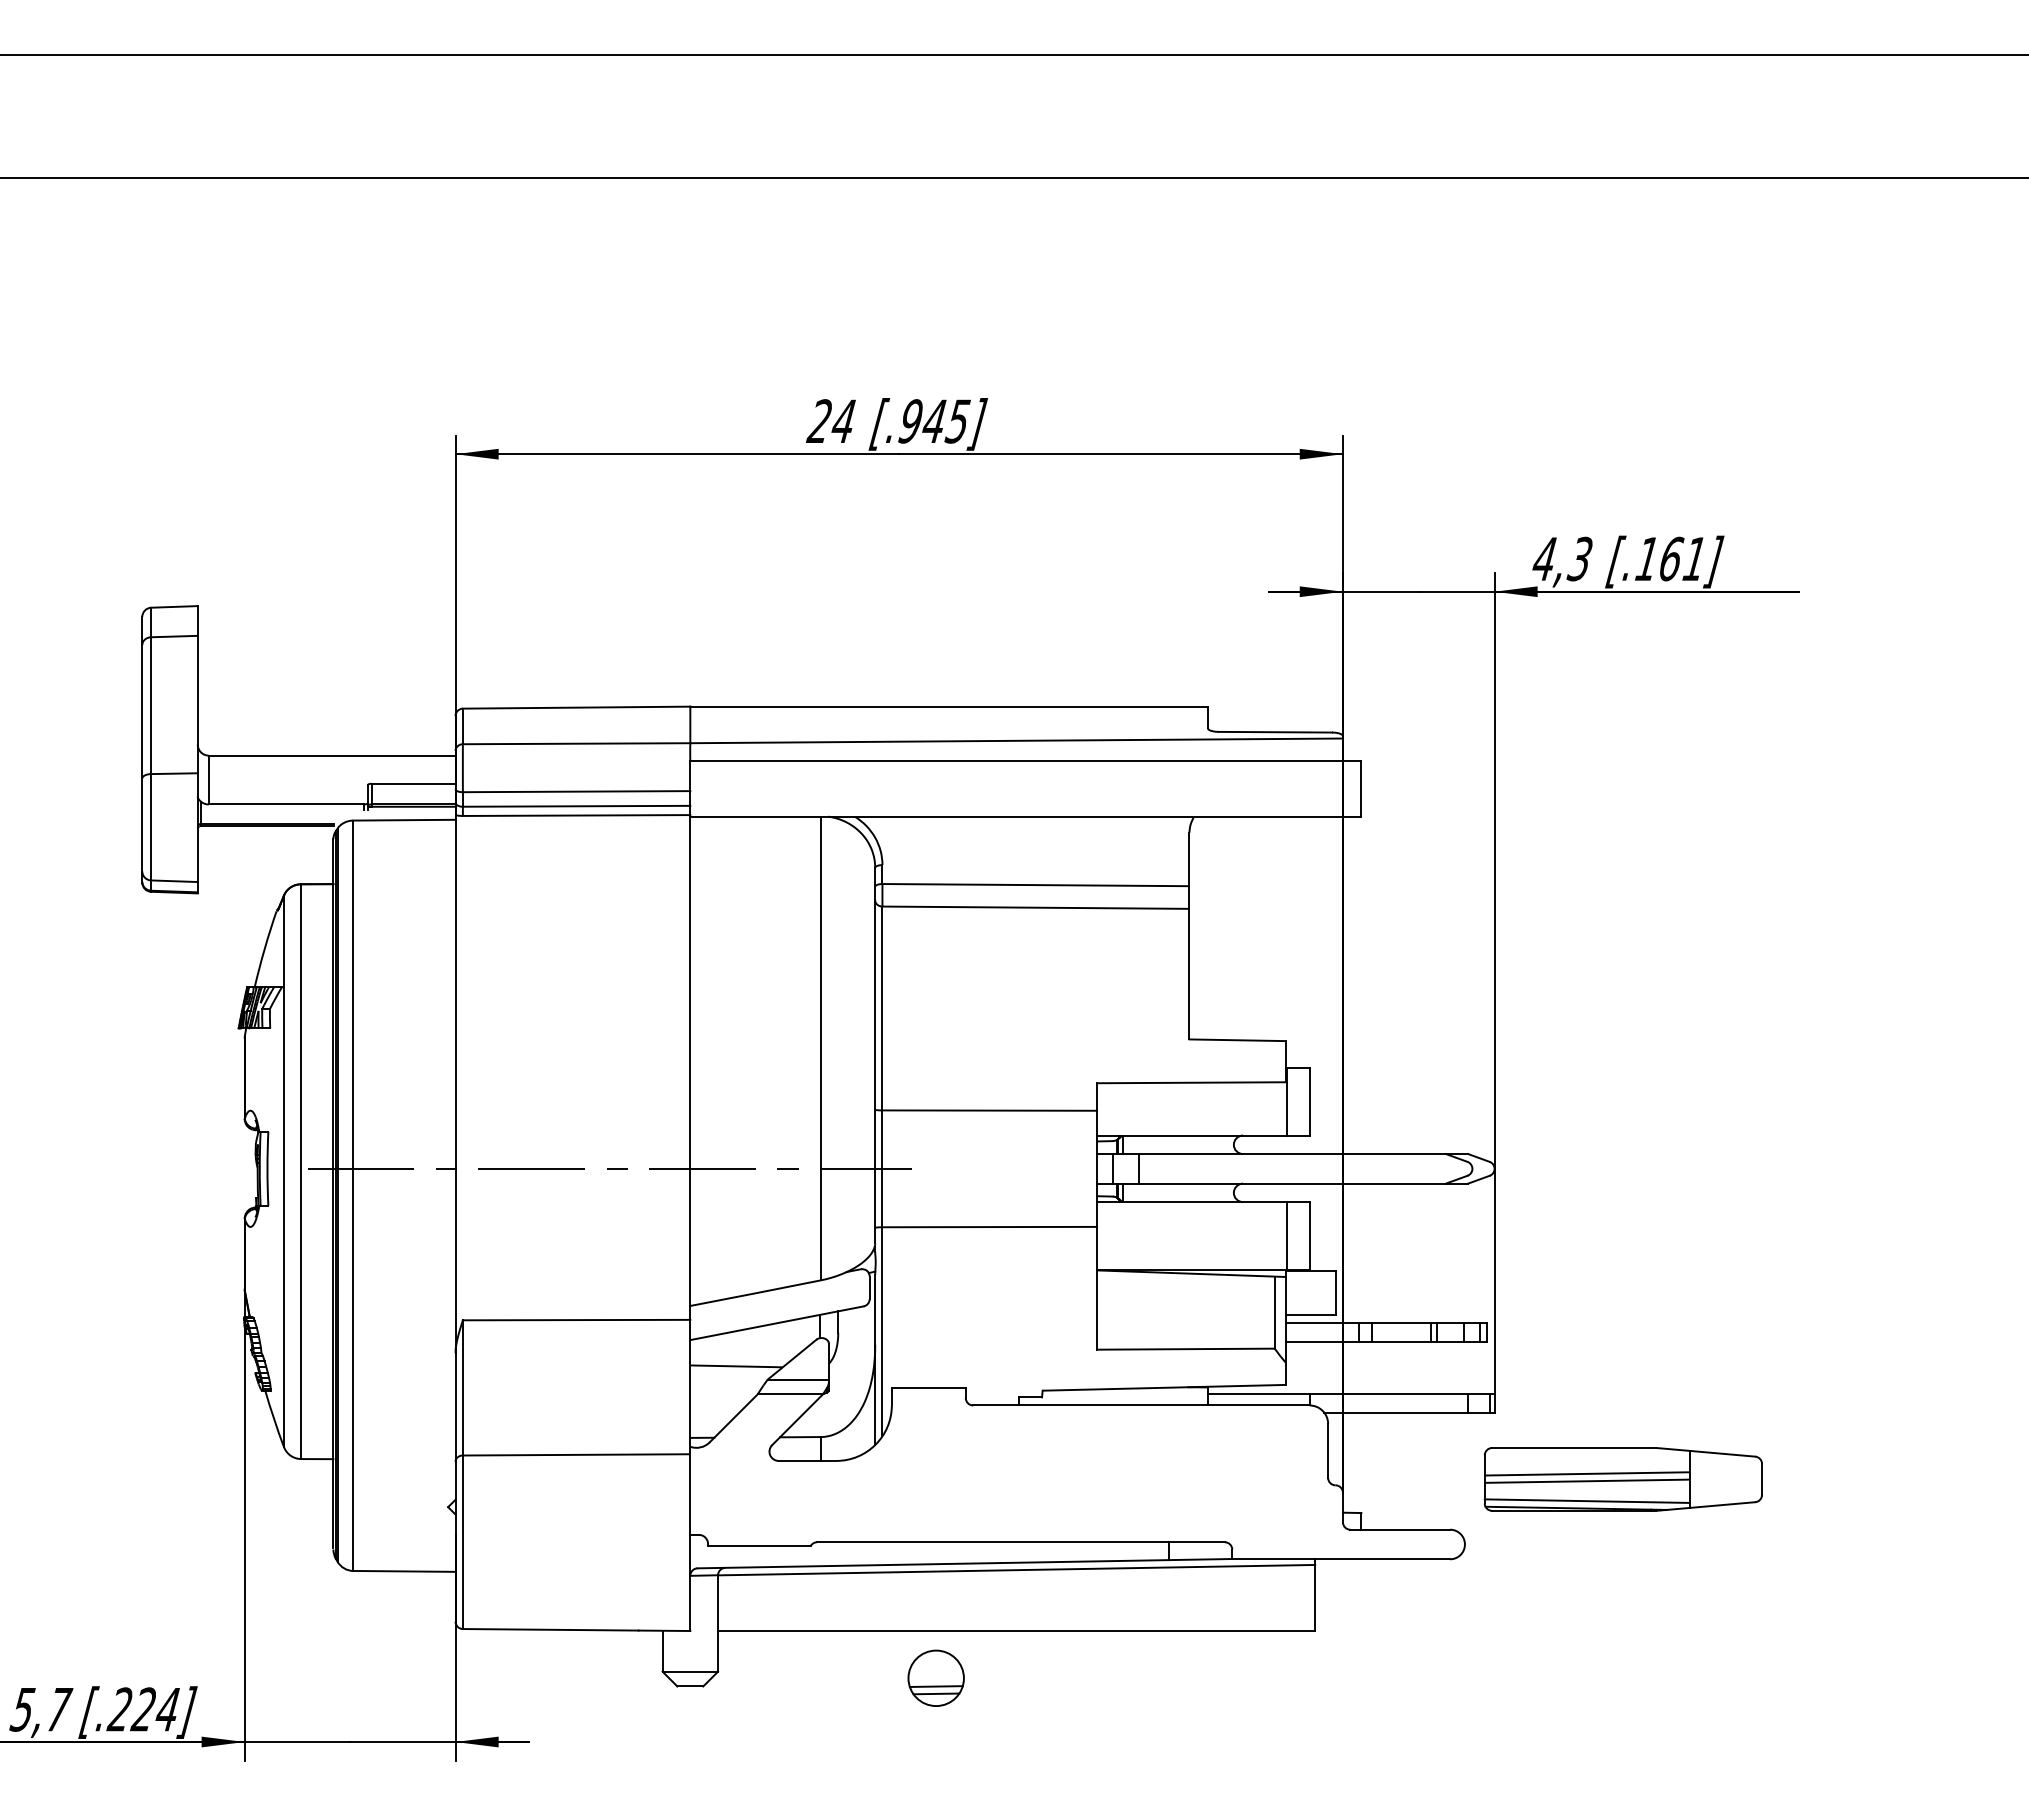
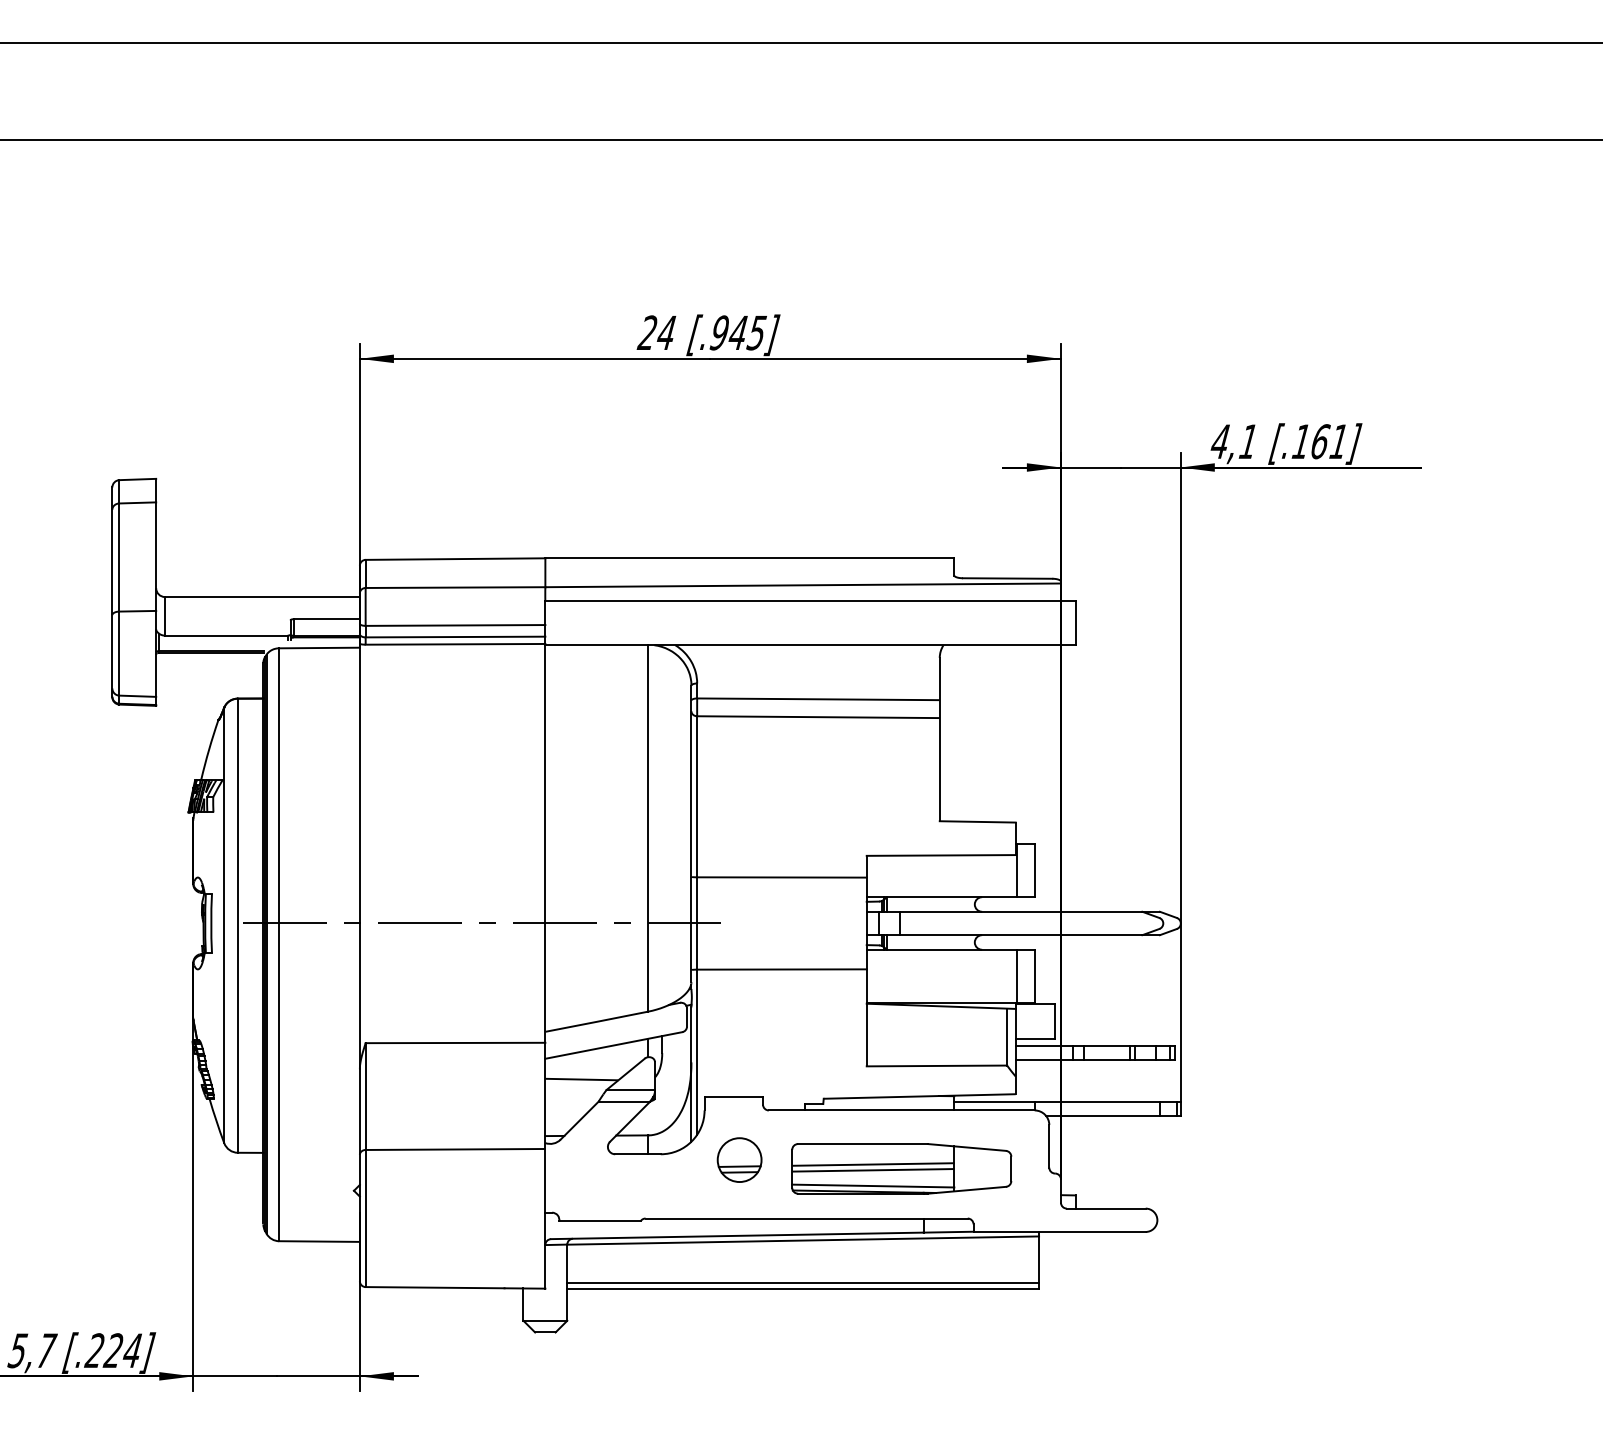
text: (1579, 558) -> (1247, 441), 4,3 -> 4,1
part: (1622, 1479) -> (901, 1168), moved
line: (1016, 1623) -> (803, 1282), added
part: (935, 1677) -> (739, 1159), moved

